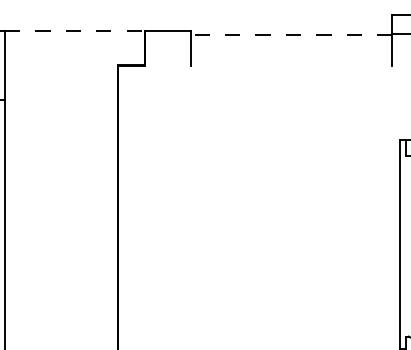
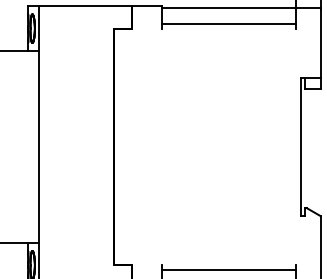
line: (76, 30) -> (86, 5), dashed -> solid
line: (290, 35) -> (228, 8), dashed -> solid
line: (290, 57) -> (228, 23), added

